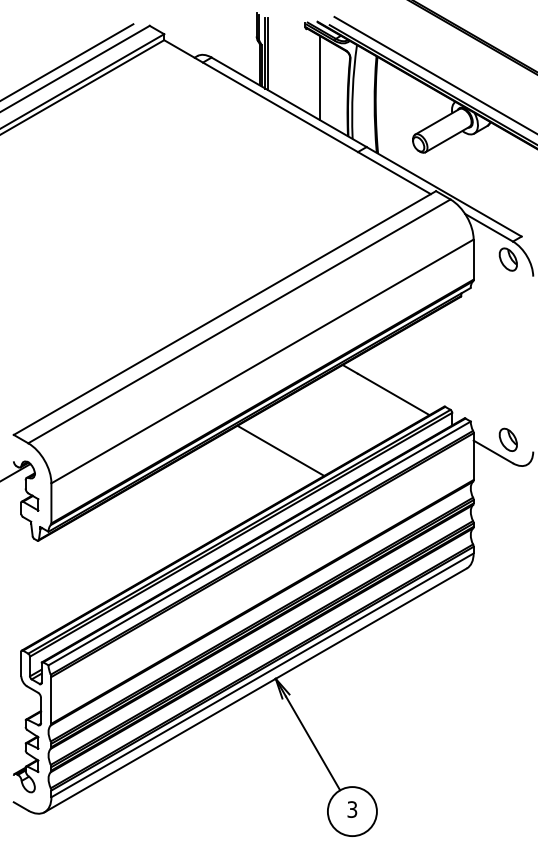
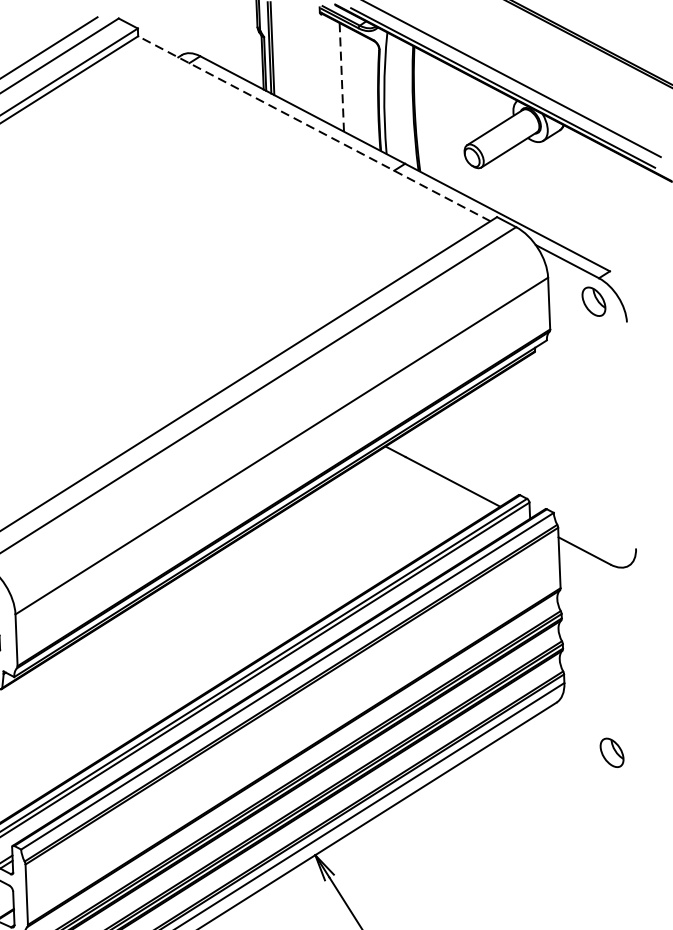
line: (320, 77) -> (341, 76), solid -> dashed
line: (297, 117) -> (314, 129), solid -> dashed
part: (507, 439) -> (610, 752), moved
line: (280, 450) -> (309, 560), removed

